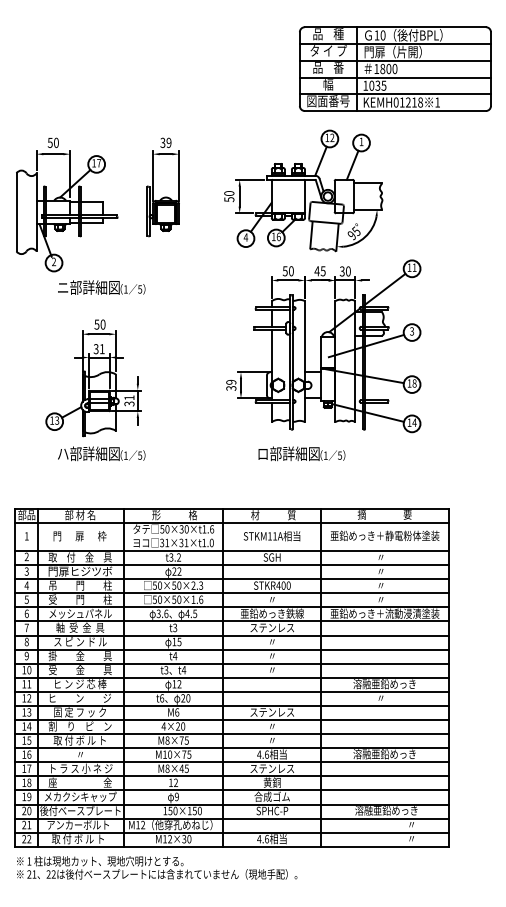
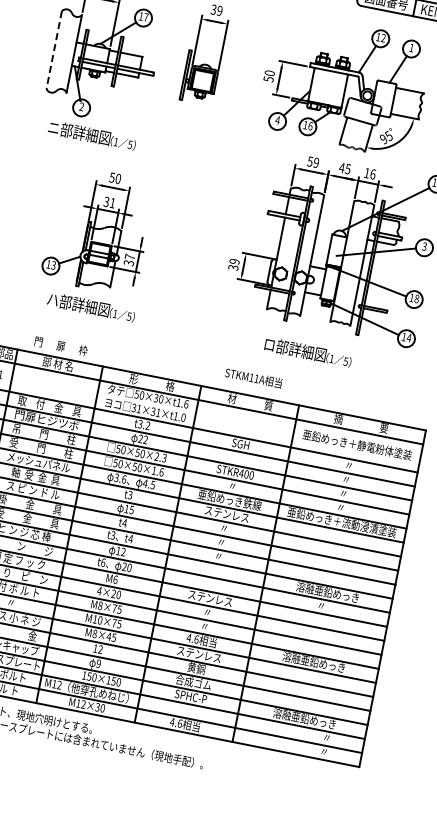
line: (16, 212) -> (54, 50), solid -> dashed
text: (290, 271) -> (315, 162), 50 -> 59
text: (344, 271) -> (369, 173), 30 -> 16
text: (101, 287) -> (92, 135), moved
text: (129, 397) -> (130, 256), 31 -> 37
text: (301, 453) -> (308, 351), moved
text: (79, 536) -> (60, 346), moved
text: (271, 536) -> (253, 378), moved

